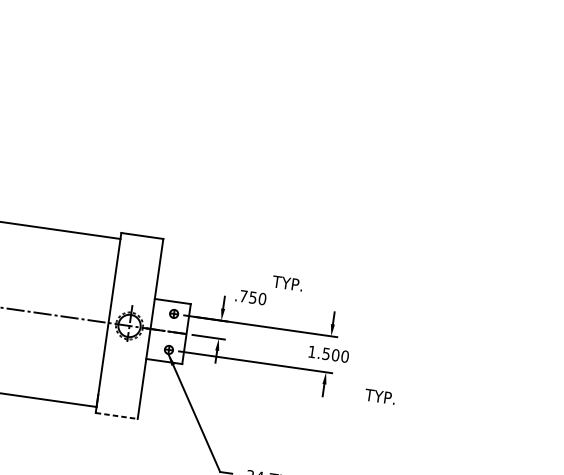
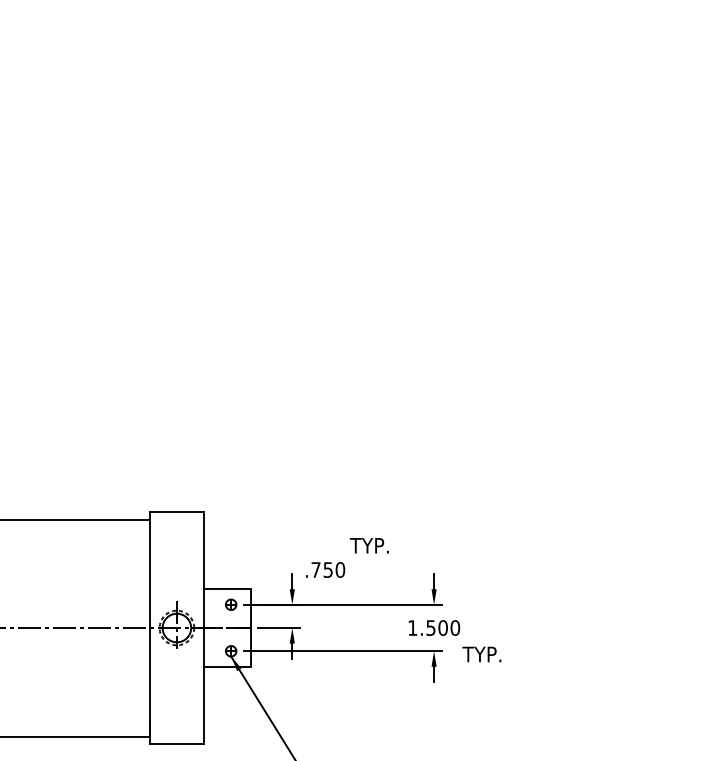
text: (379, 396) -> (481, 654), moved
line: (117, 416) -> (177, 744), dashed -> solid

